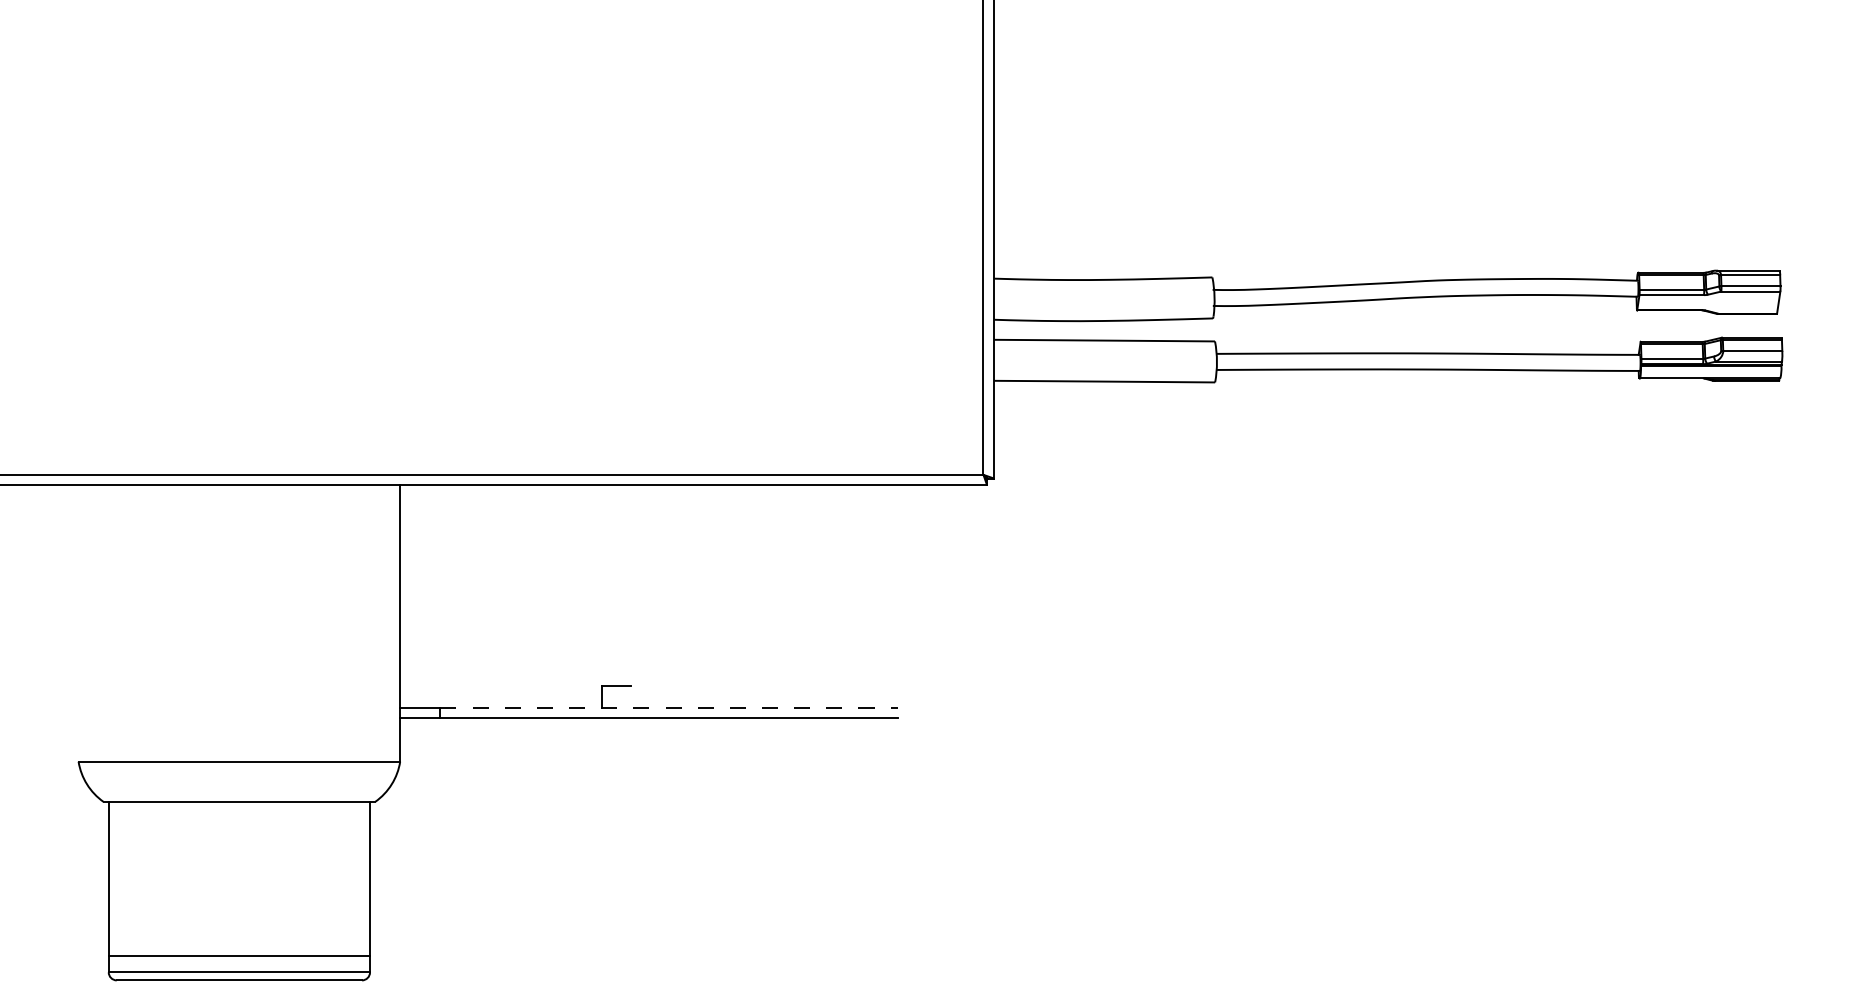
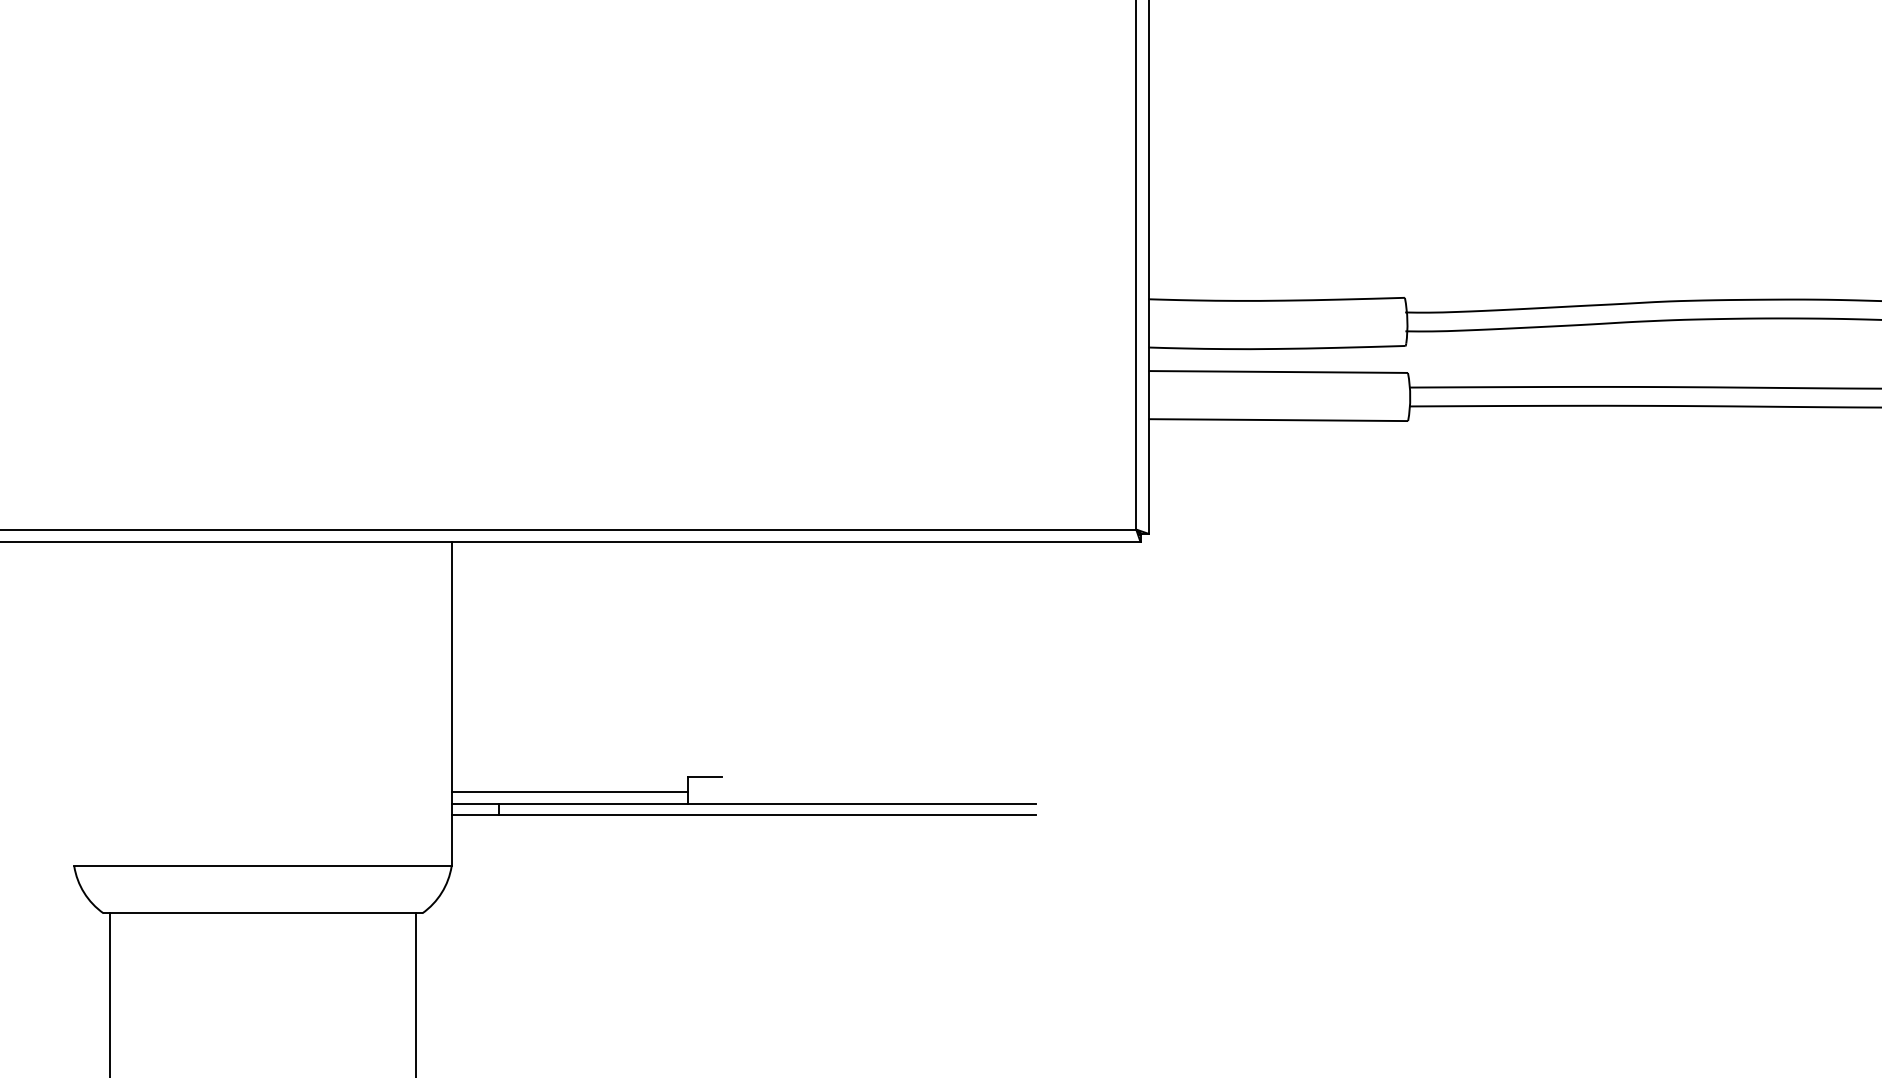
line: (500, 698) -> (569, 792), added
line: (669, 708) -> (767, 803), dashed -> solid

